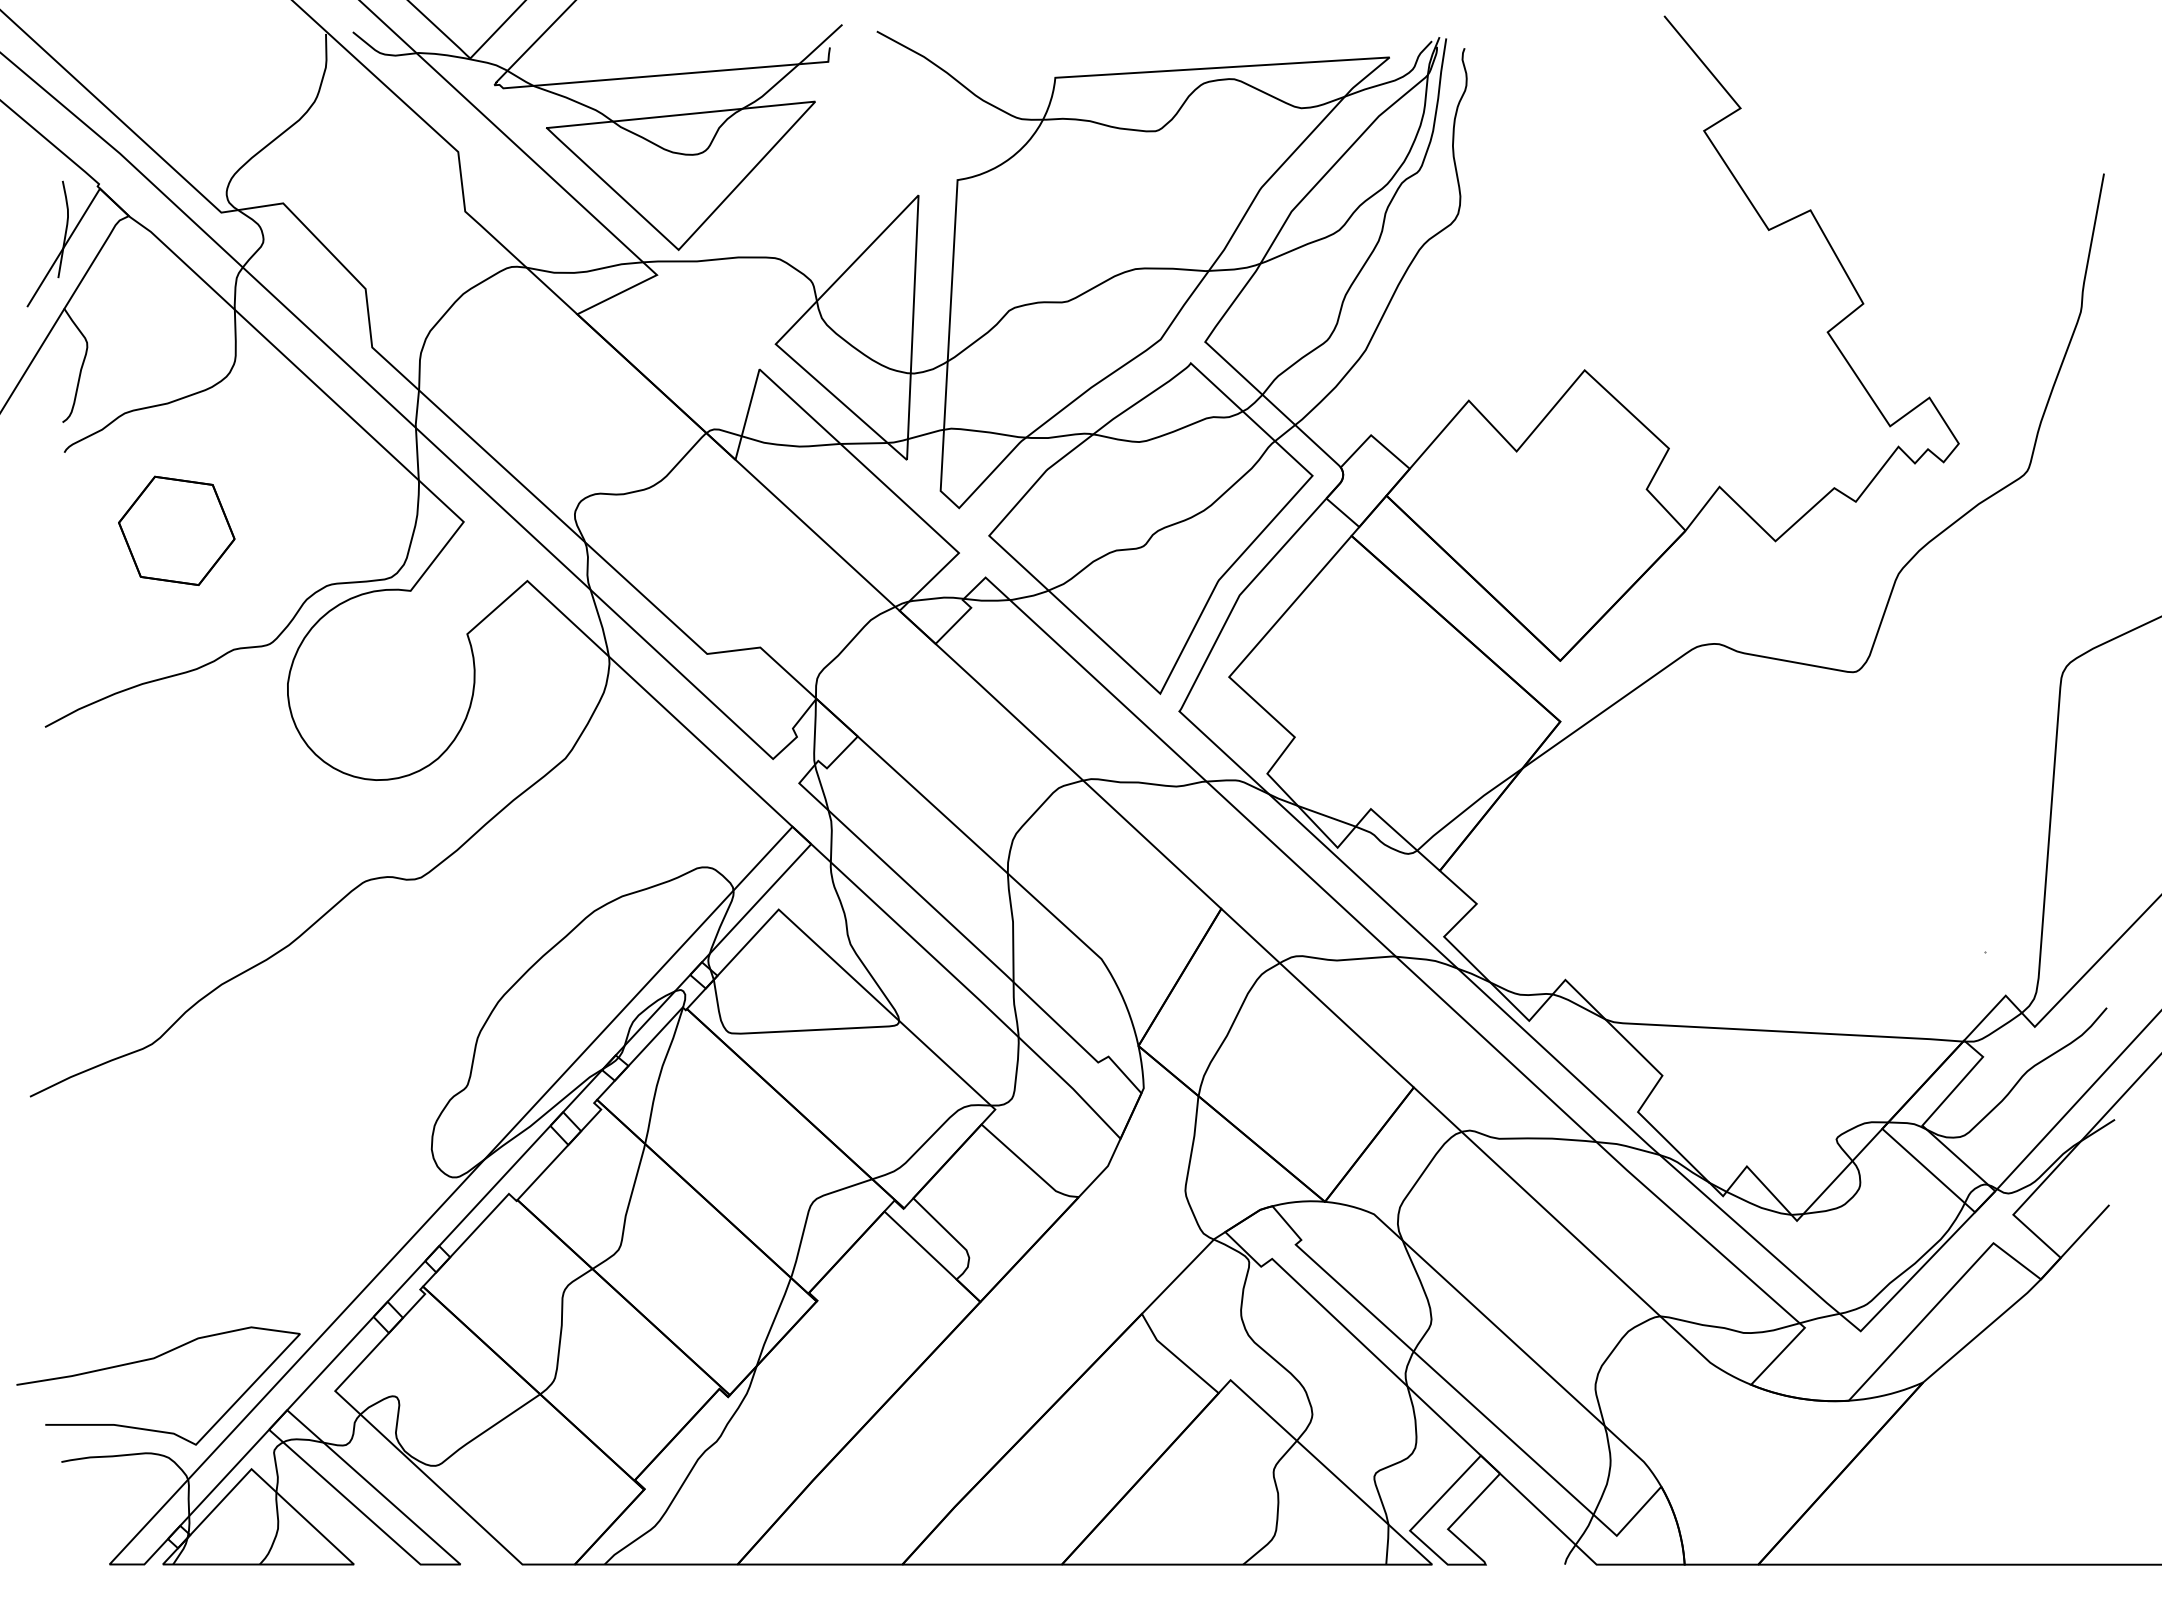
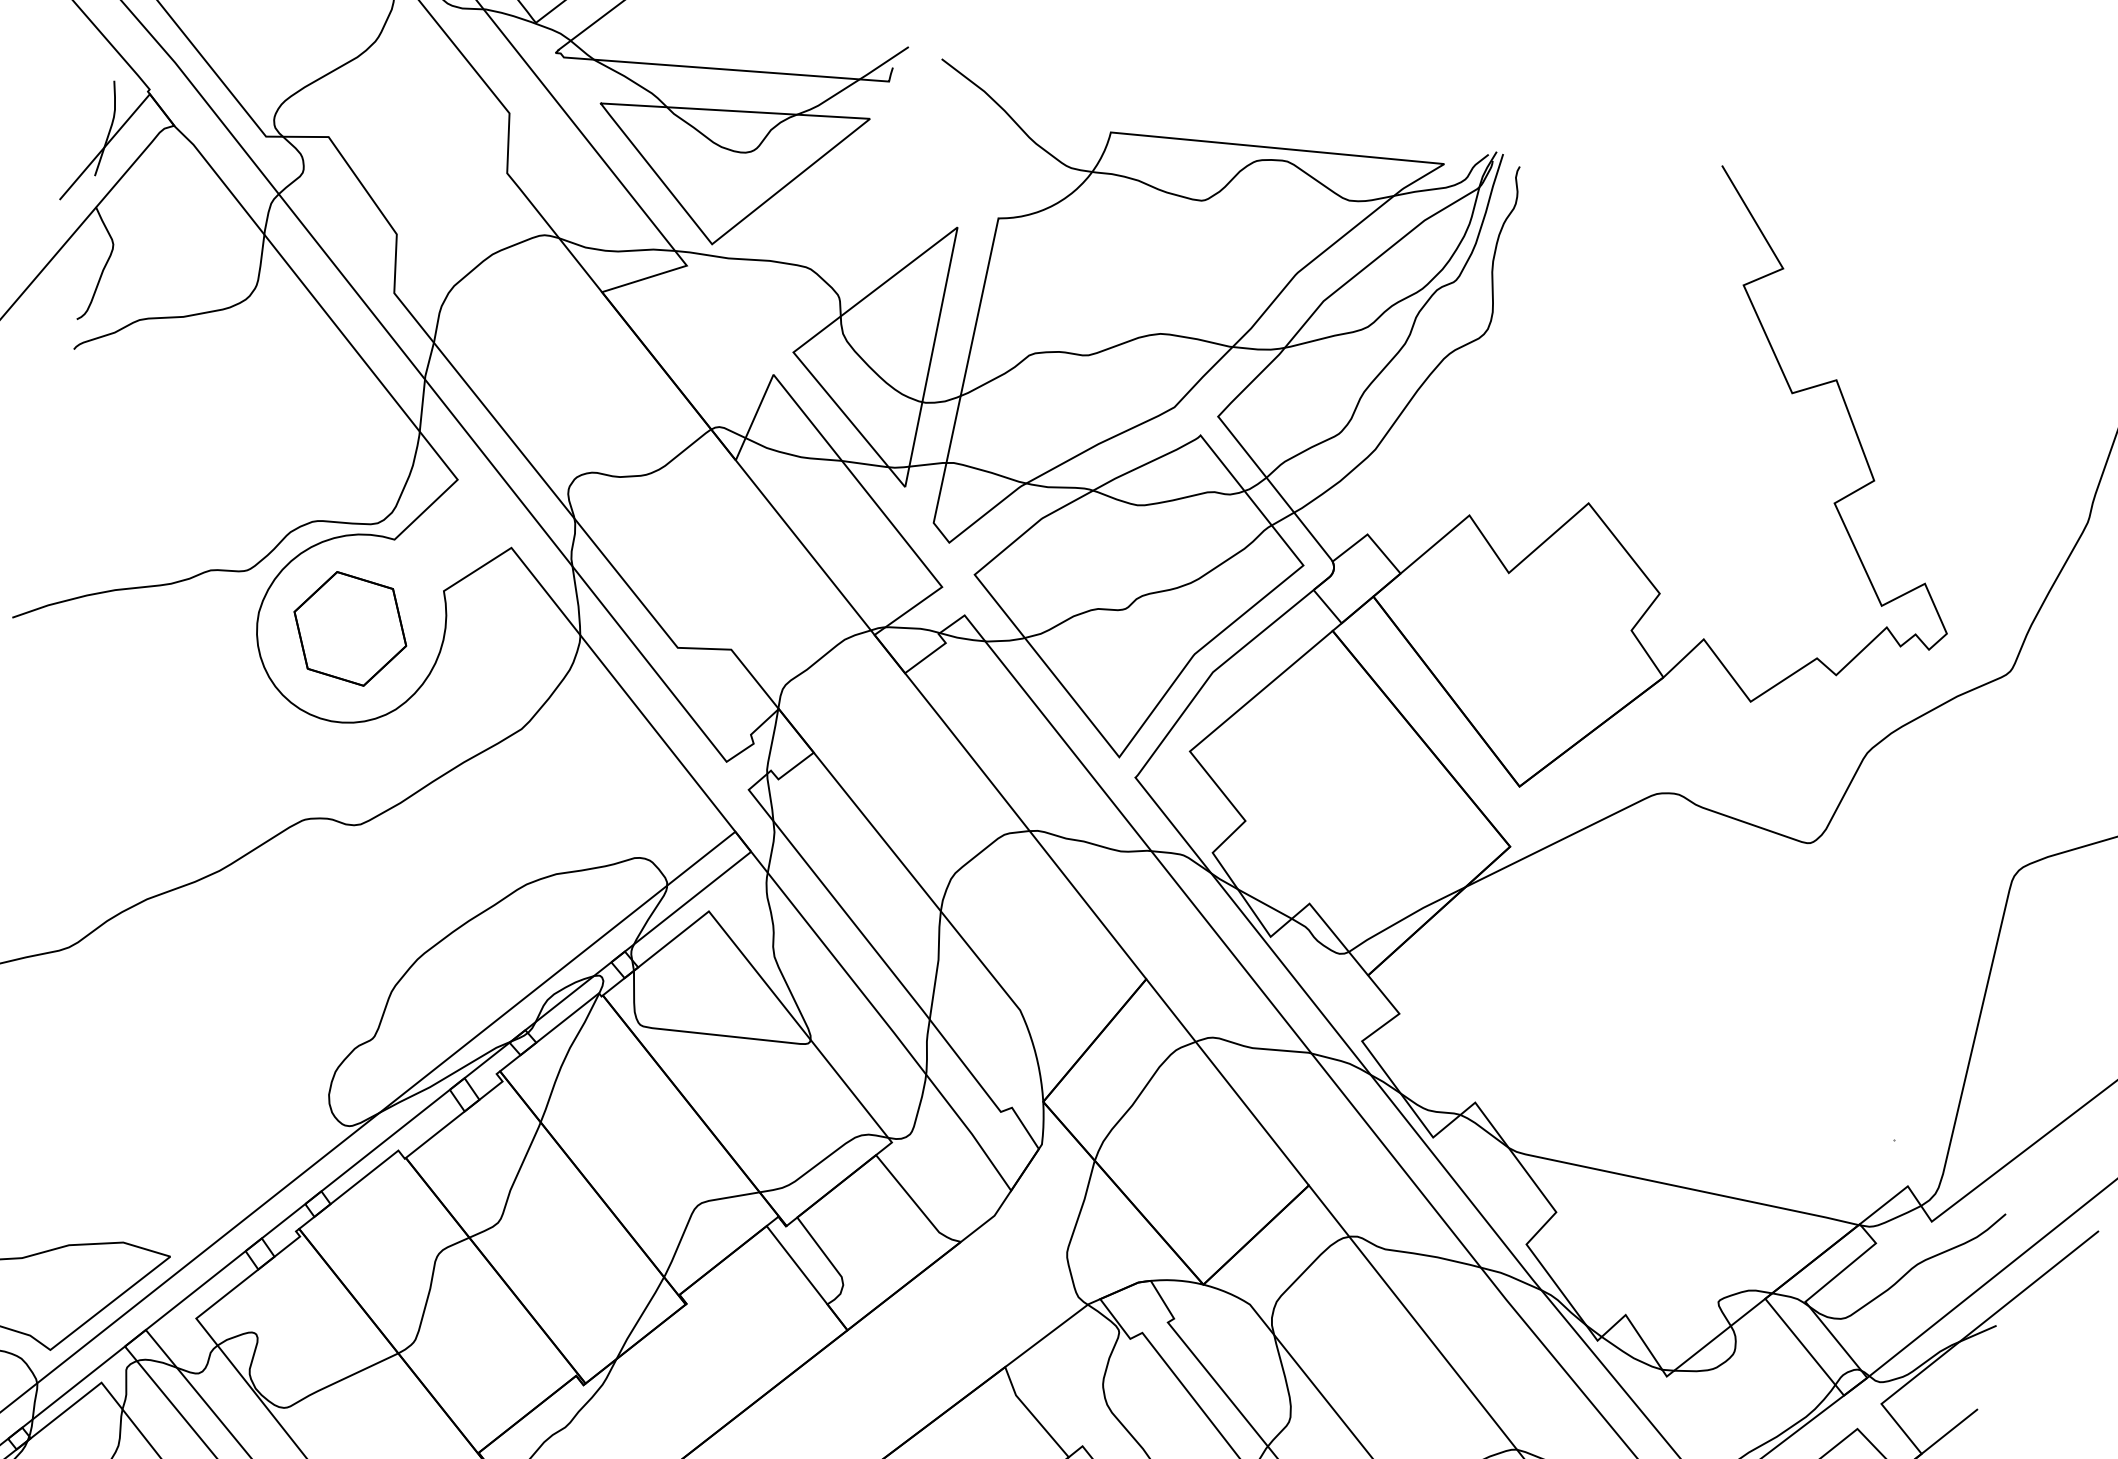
part: (176, 530) -> (350, 628), moved

